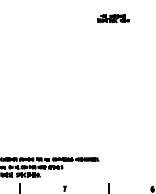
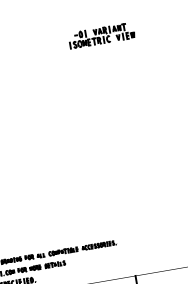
part: (113, 18) -> (101, 35), size x1.43

